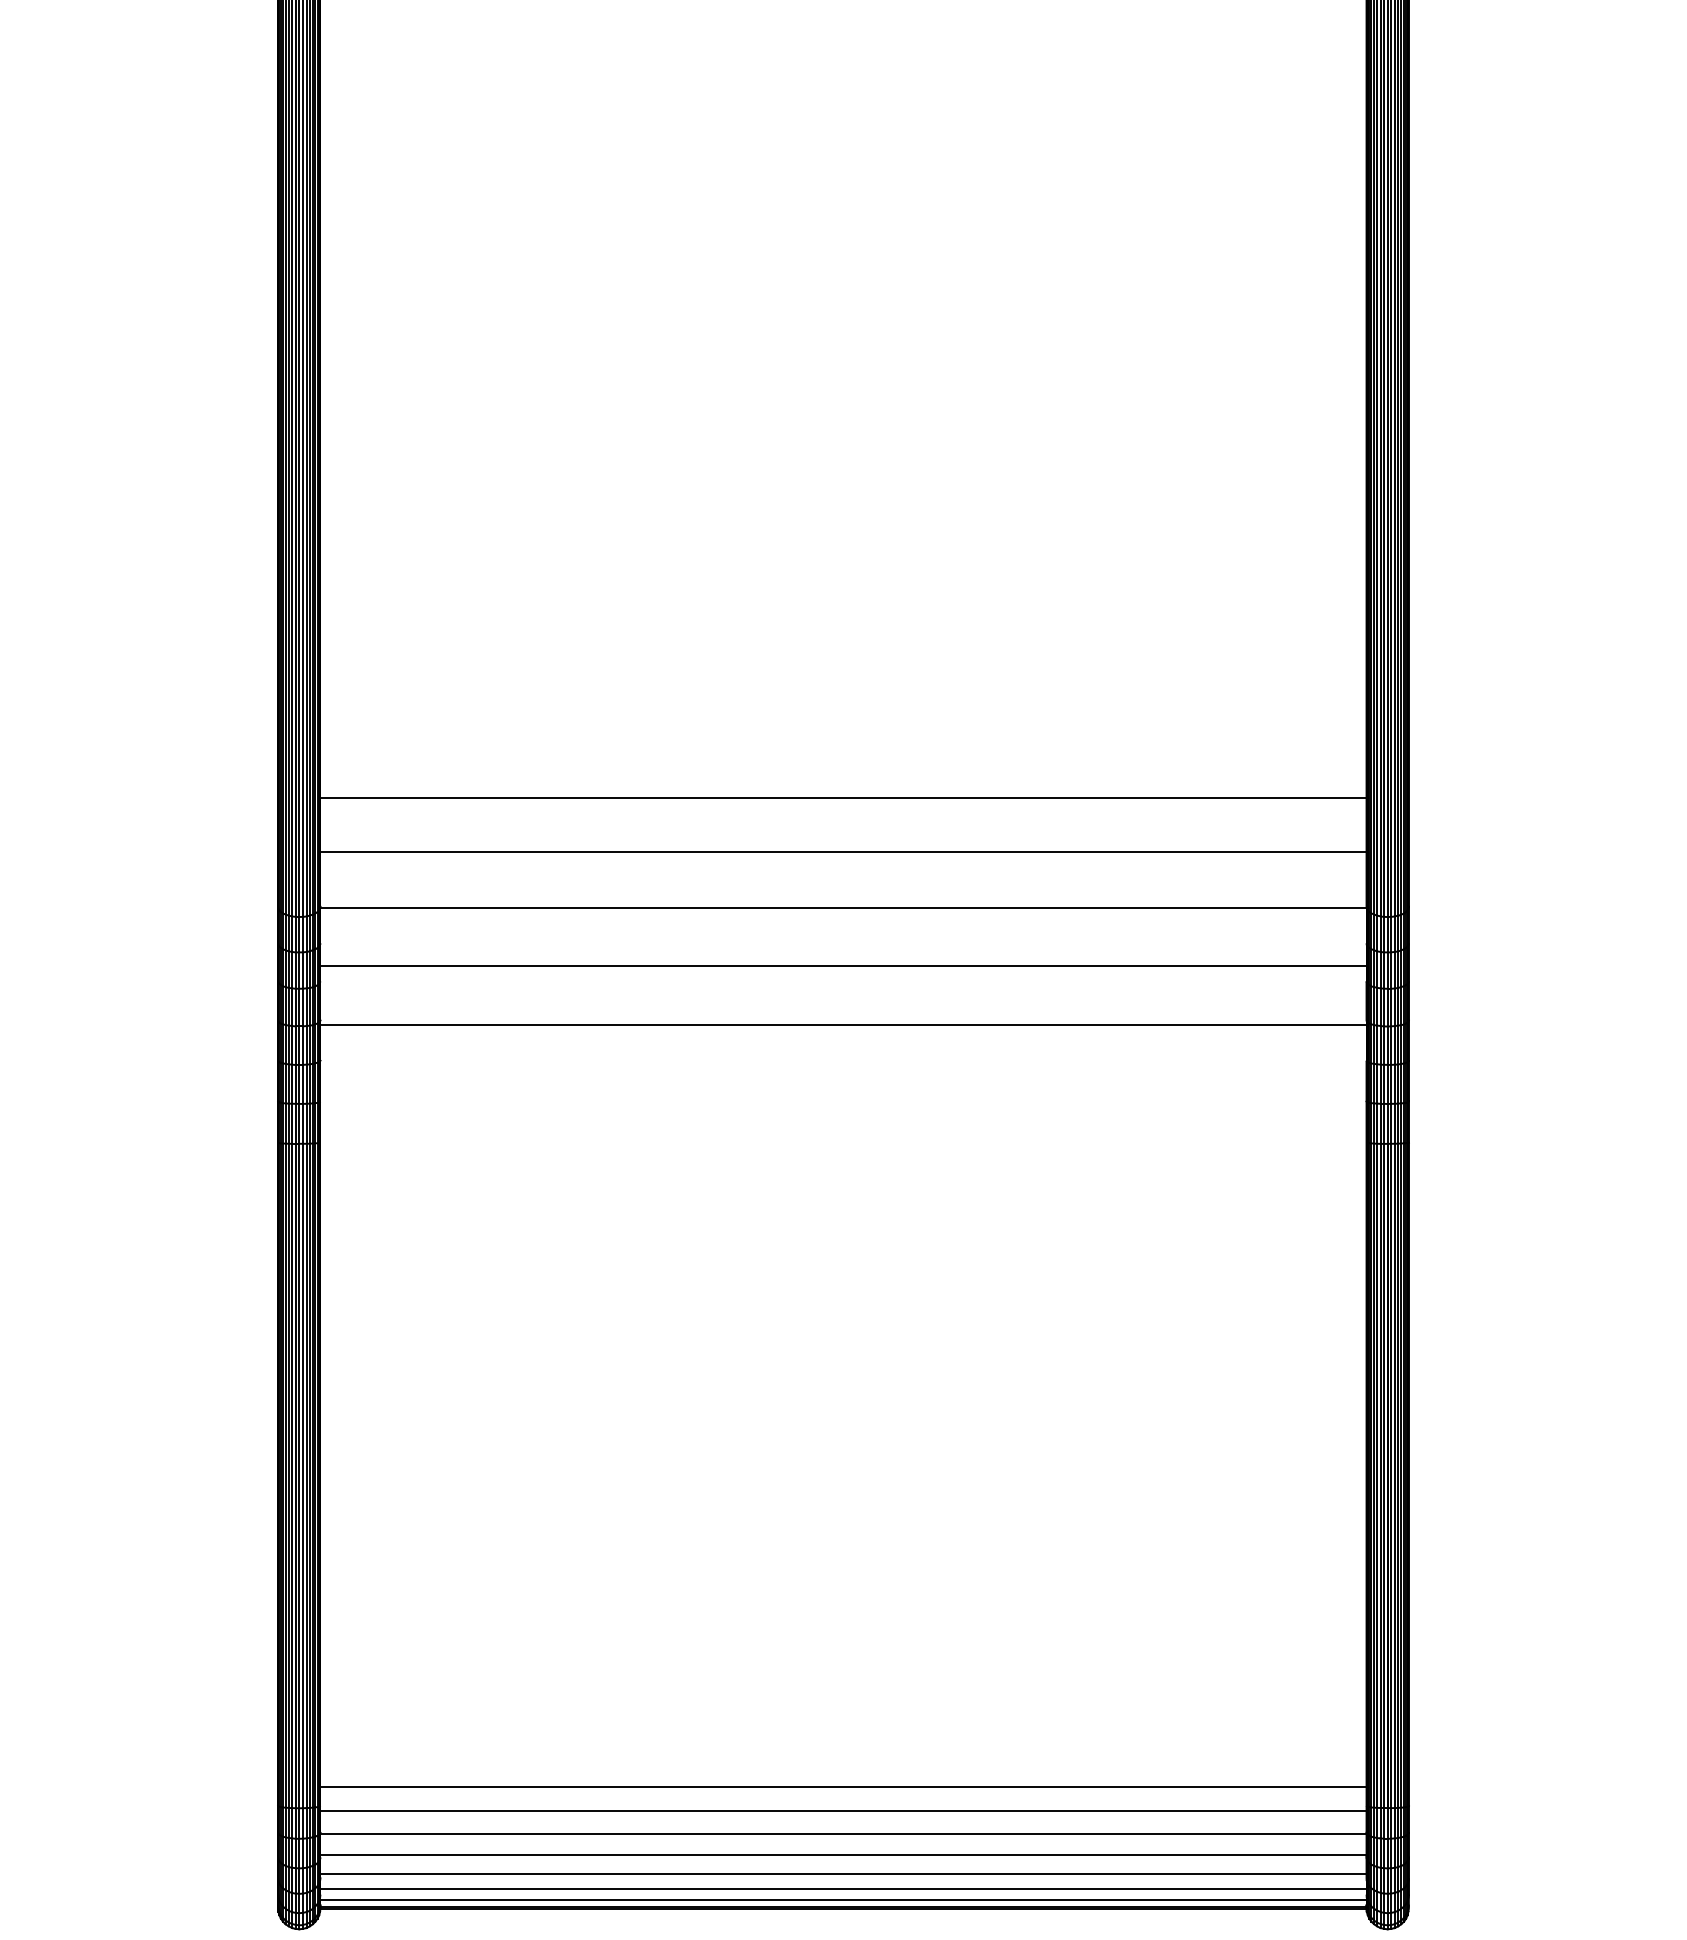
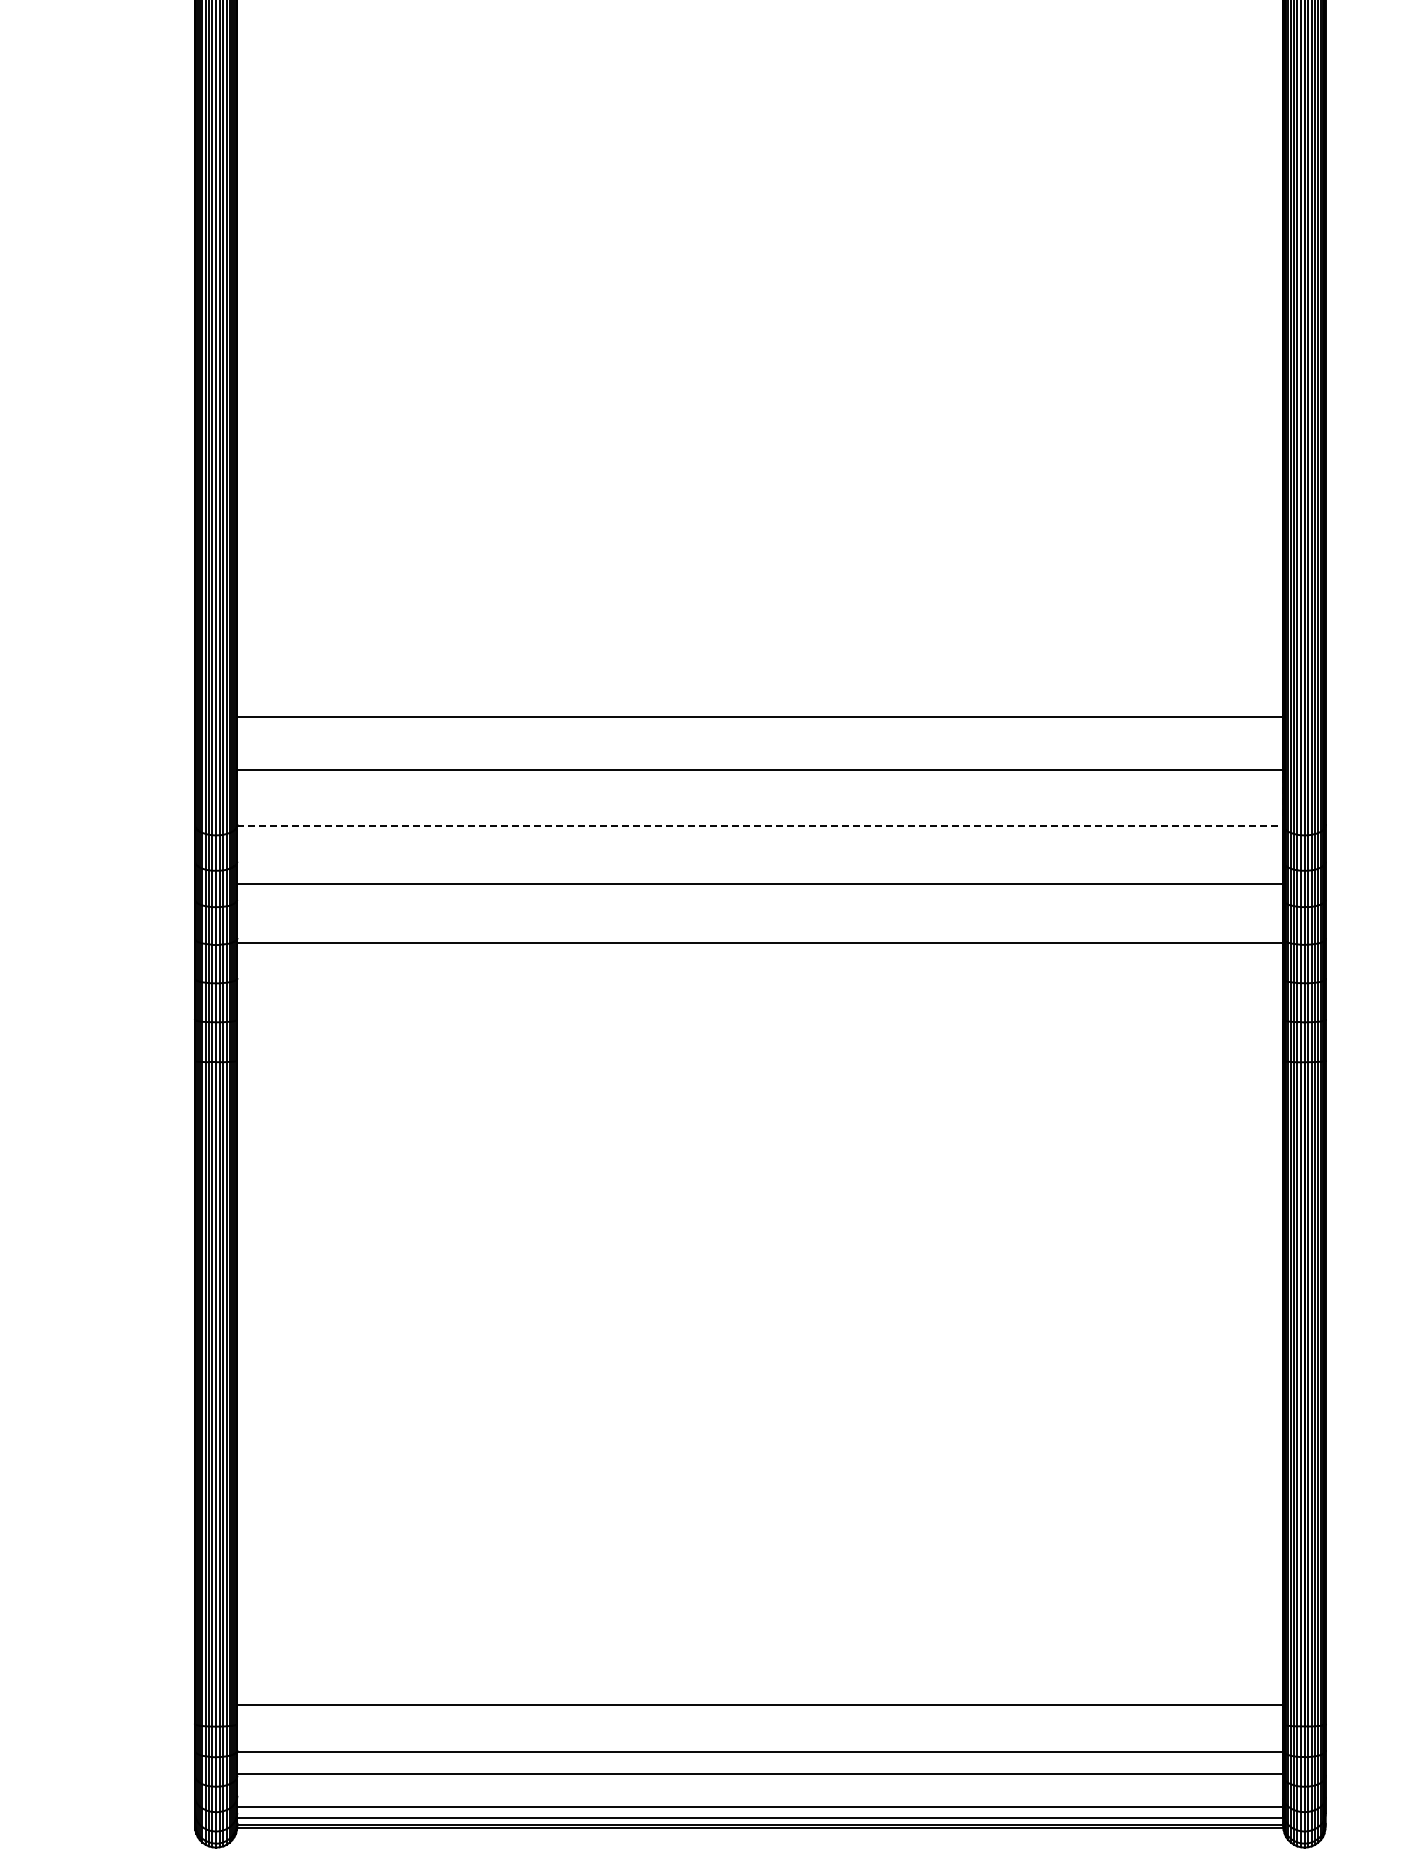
line: (872, 907) -> (789, 825), solid -> dashed
line: (843, 1811) -> (760, 1729), removed
line: (843, 1873) -> (760, 1791), removed

